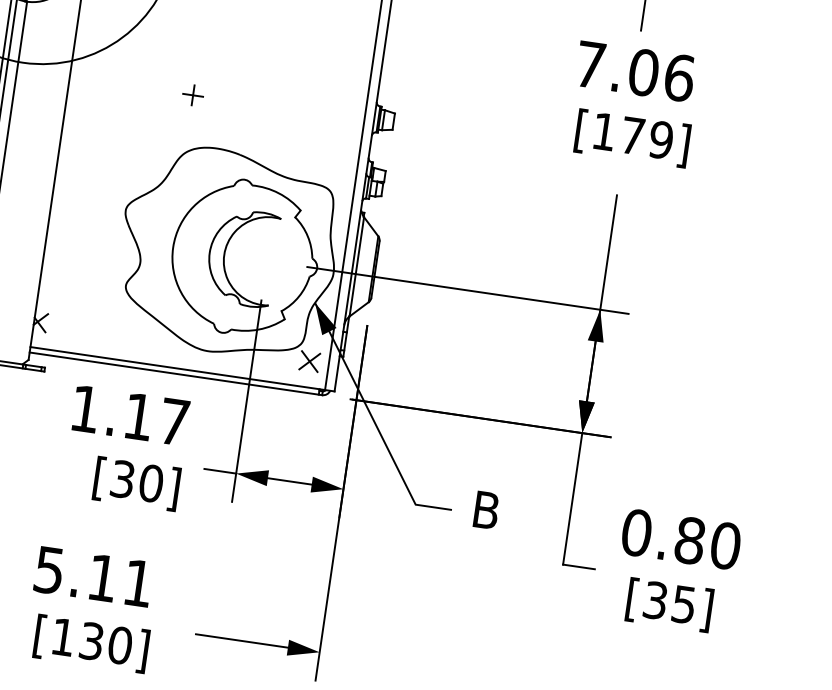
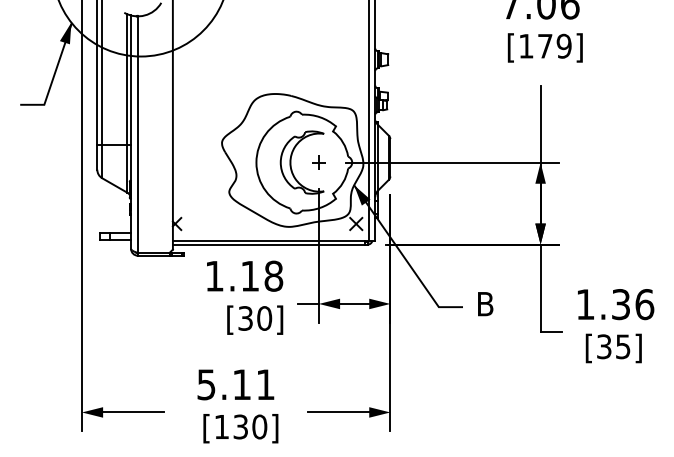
part: (192, 95) -> (318, 162), moved
text: (174, 420) -> (273, 275), 1.17 -> 1.18
text: (681, 539) -> (615, 304), 0.80 -> 1.36

